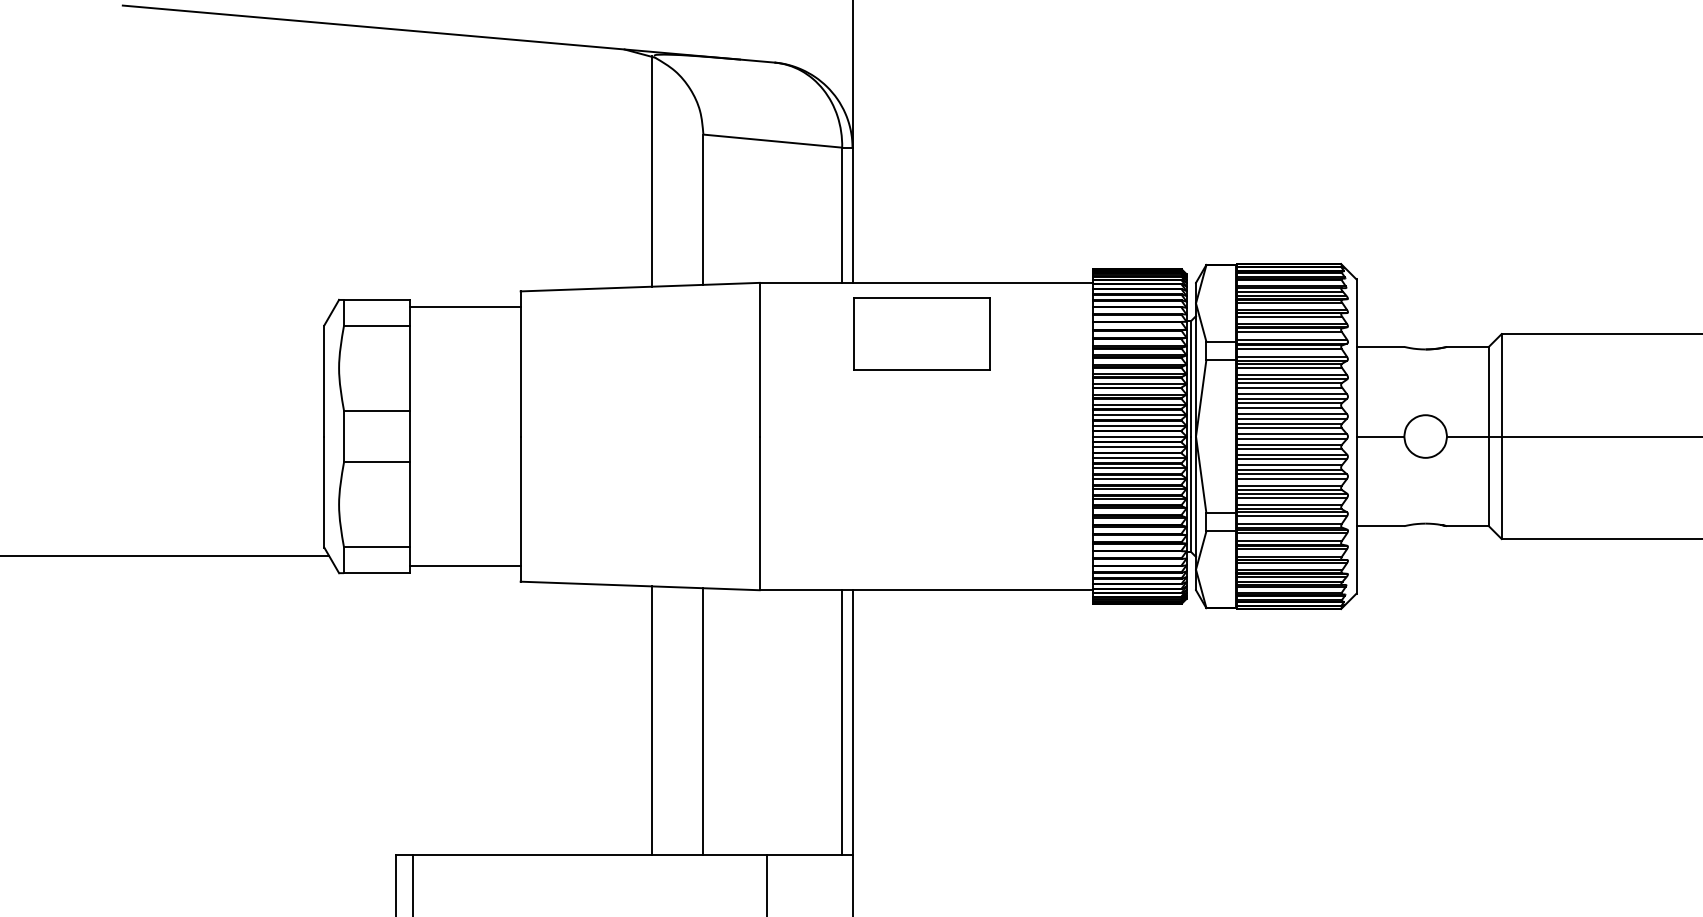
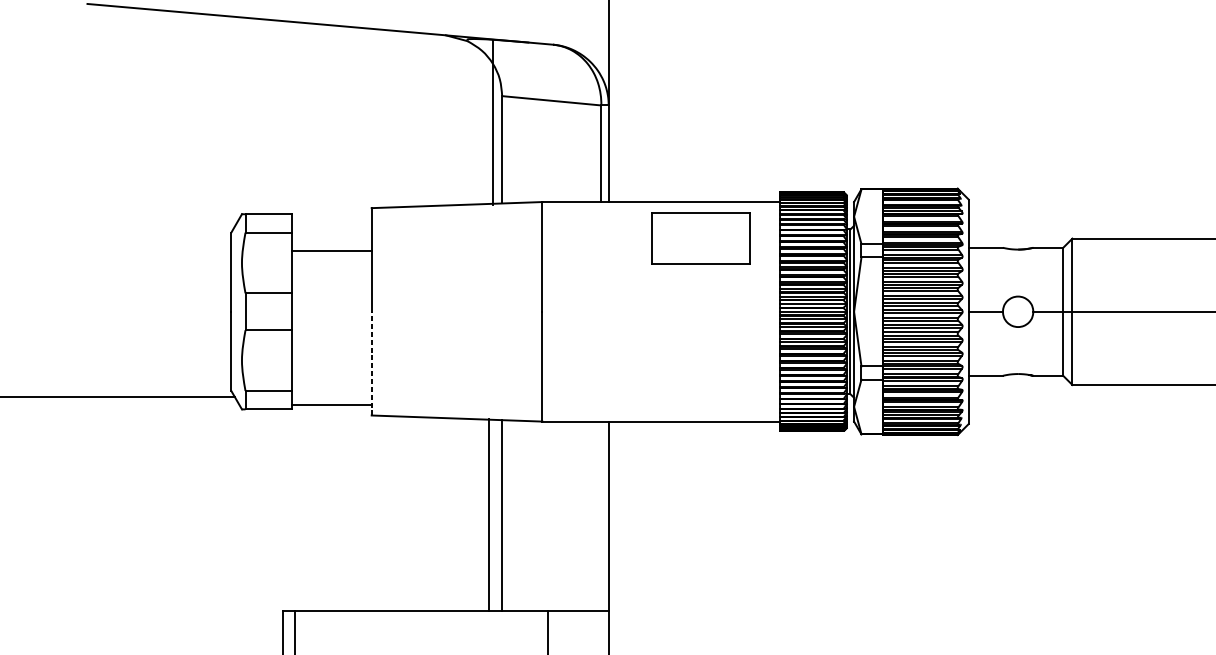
line: (652, 170) -> (492, 121), moved
line: (464, 306) -> (331, 251), moved
part: (921, 333) -> (700, 238), moved
line: (520, 509) -> (371, 363), solid -> dashed
line: (652, 720) -> (489, 514), moved
line: (842, 722) -> (601, 516), removed

